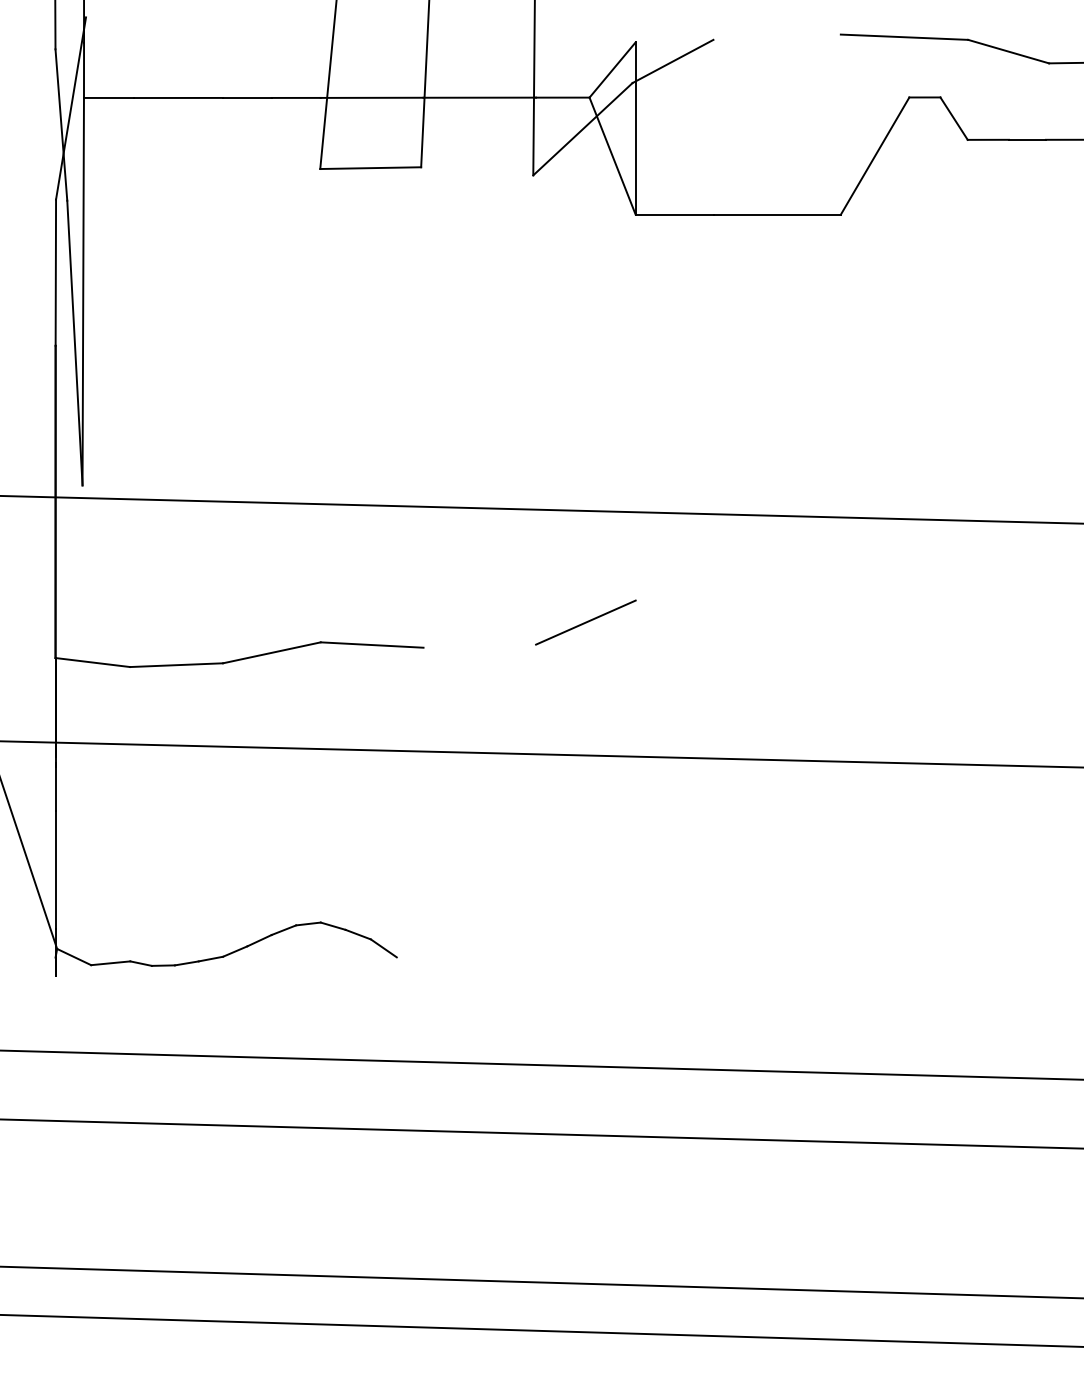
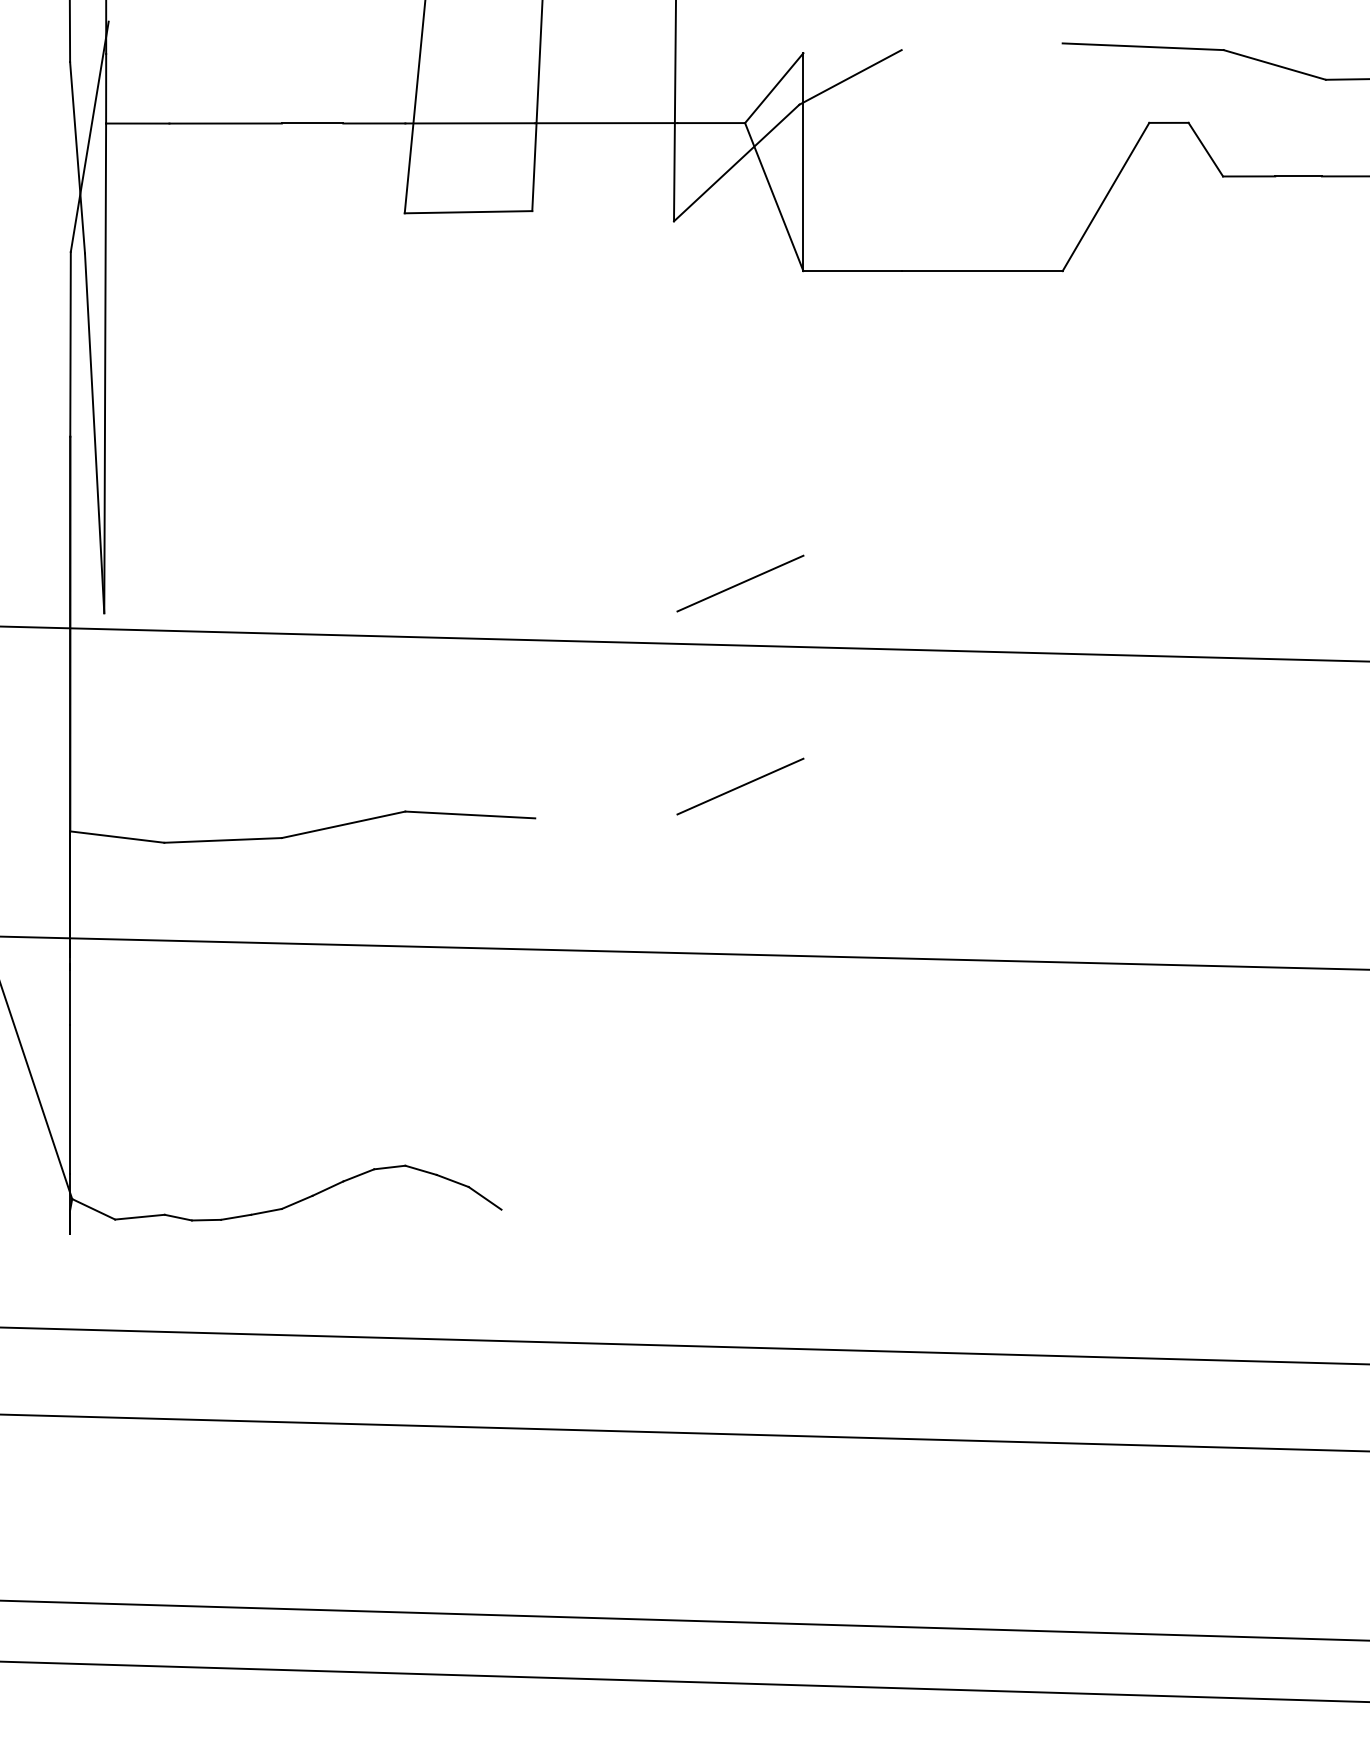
line: (585, 461) -> (740, 583), added

